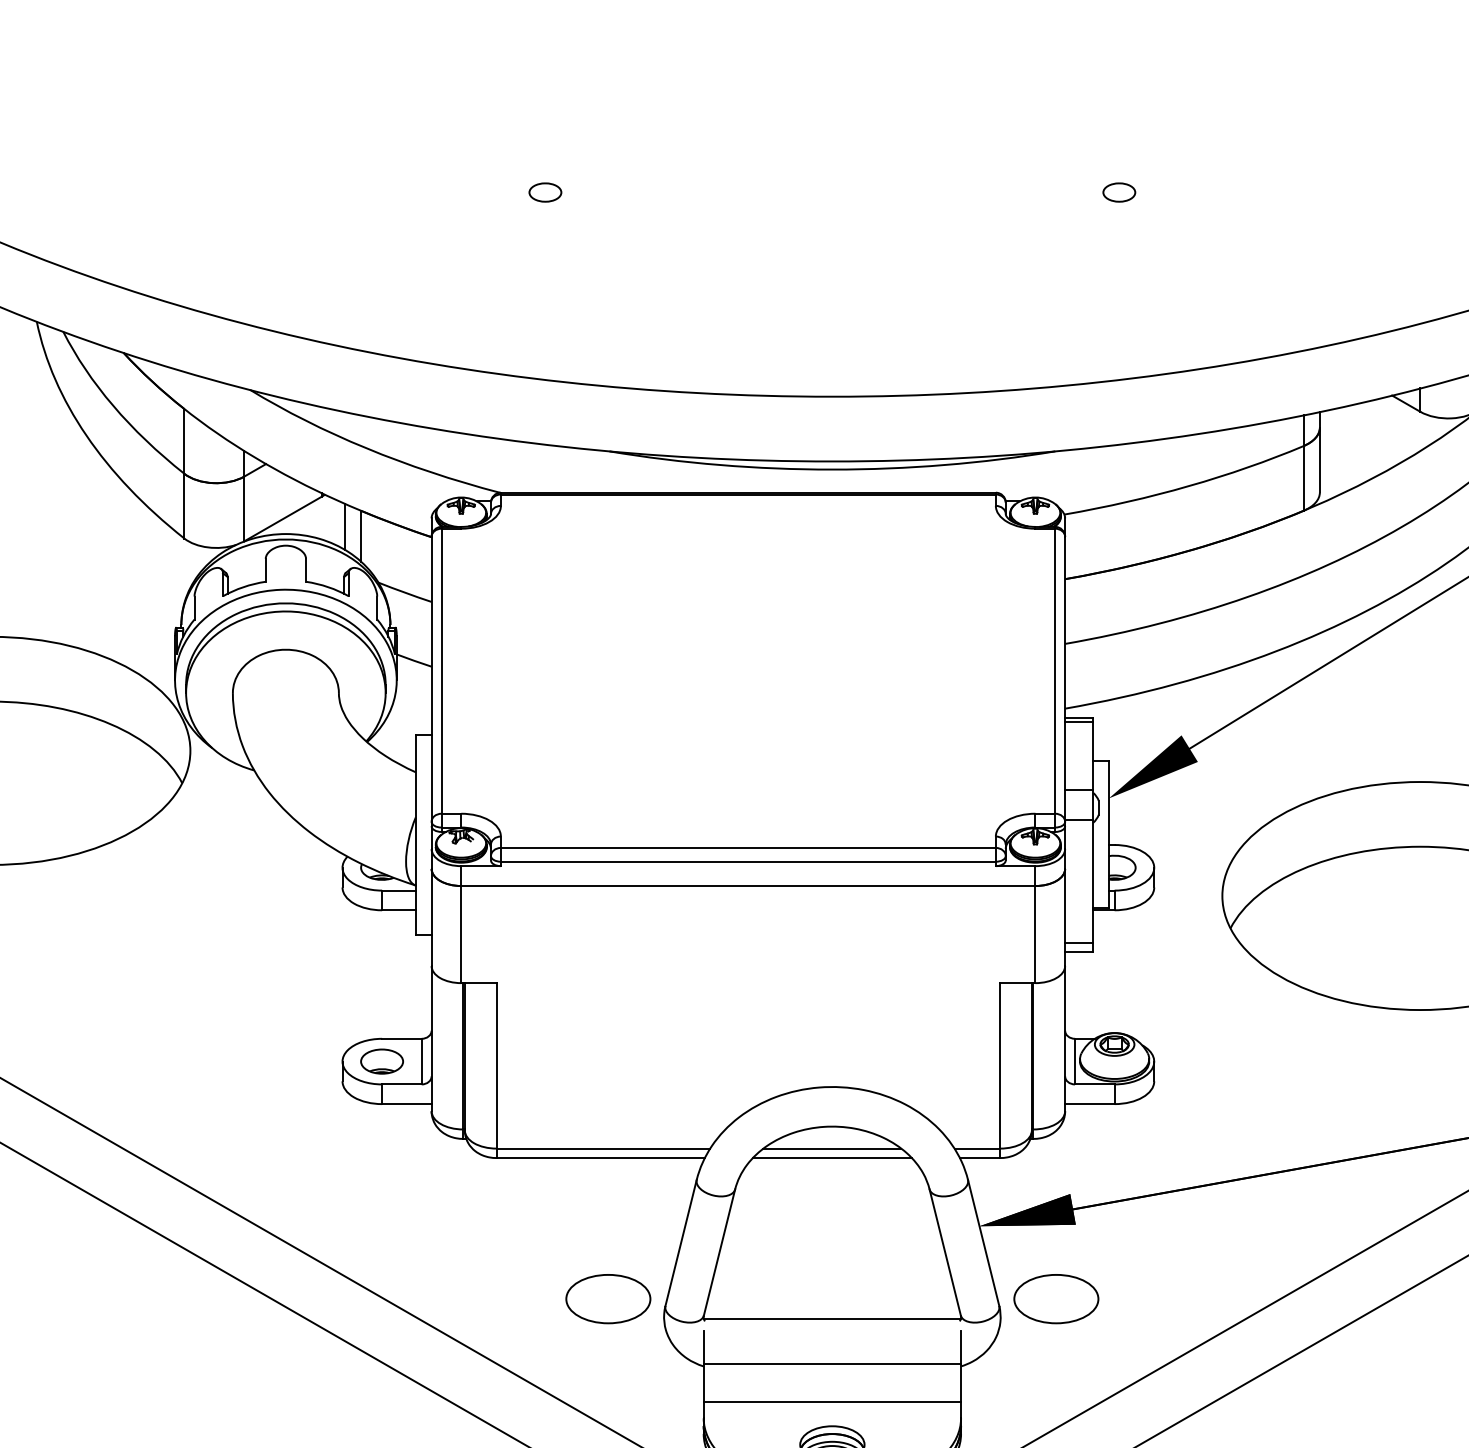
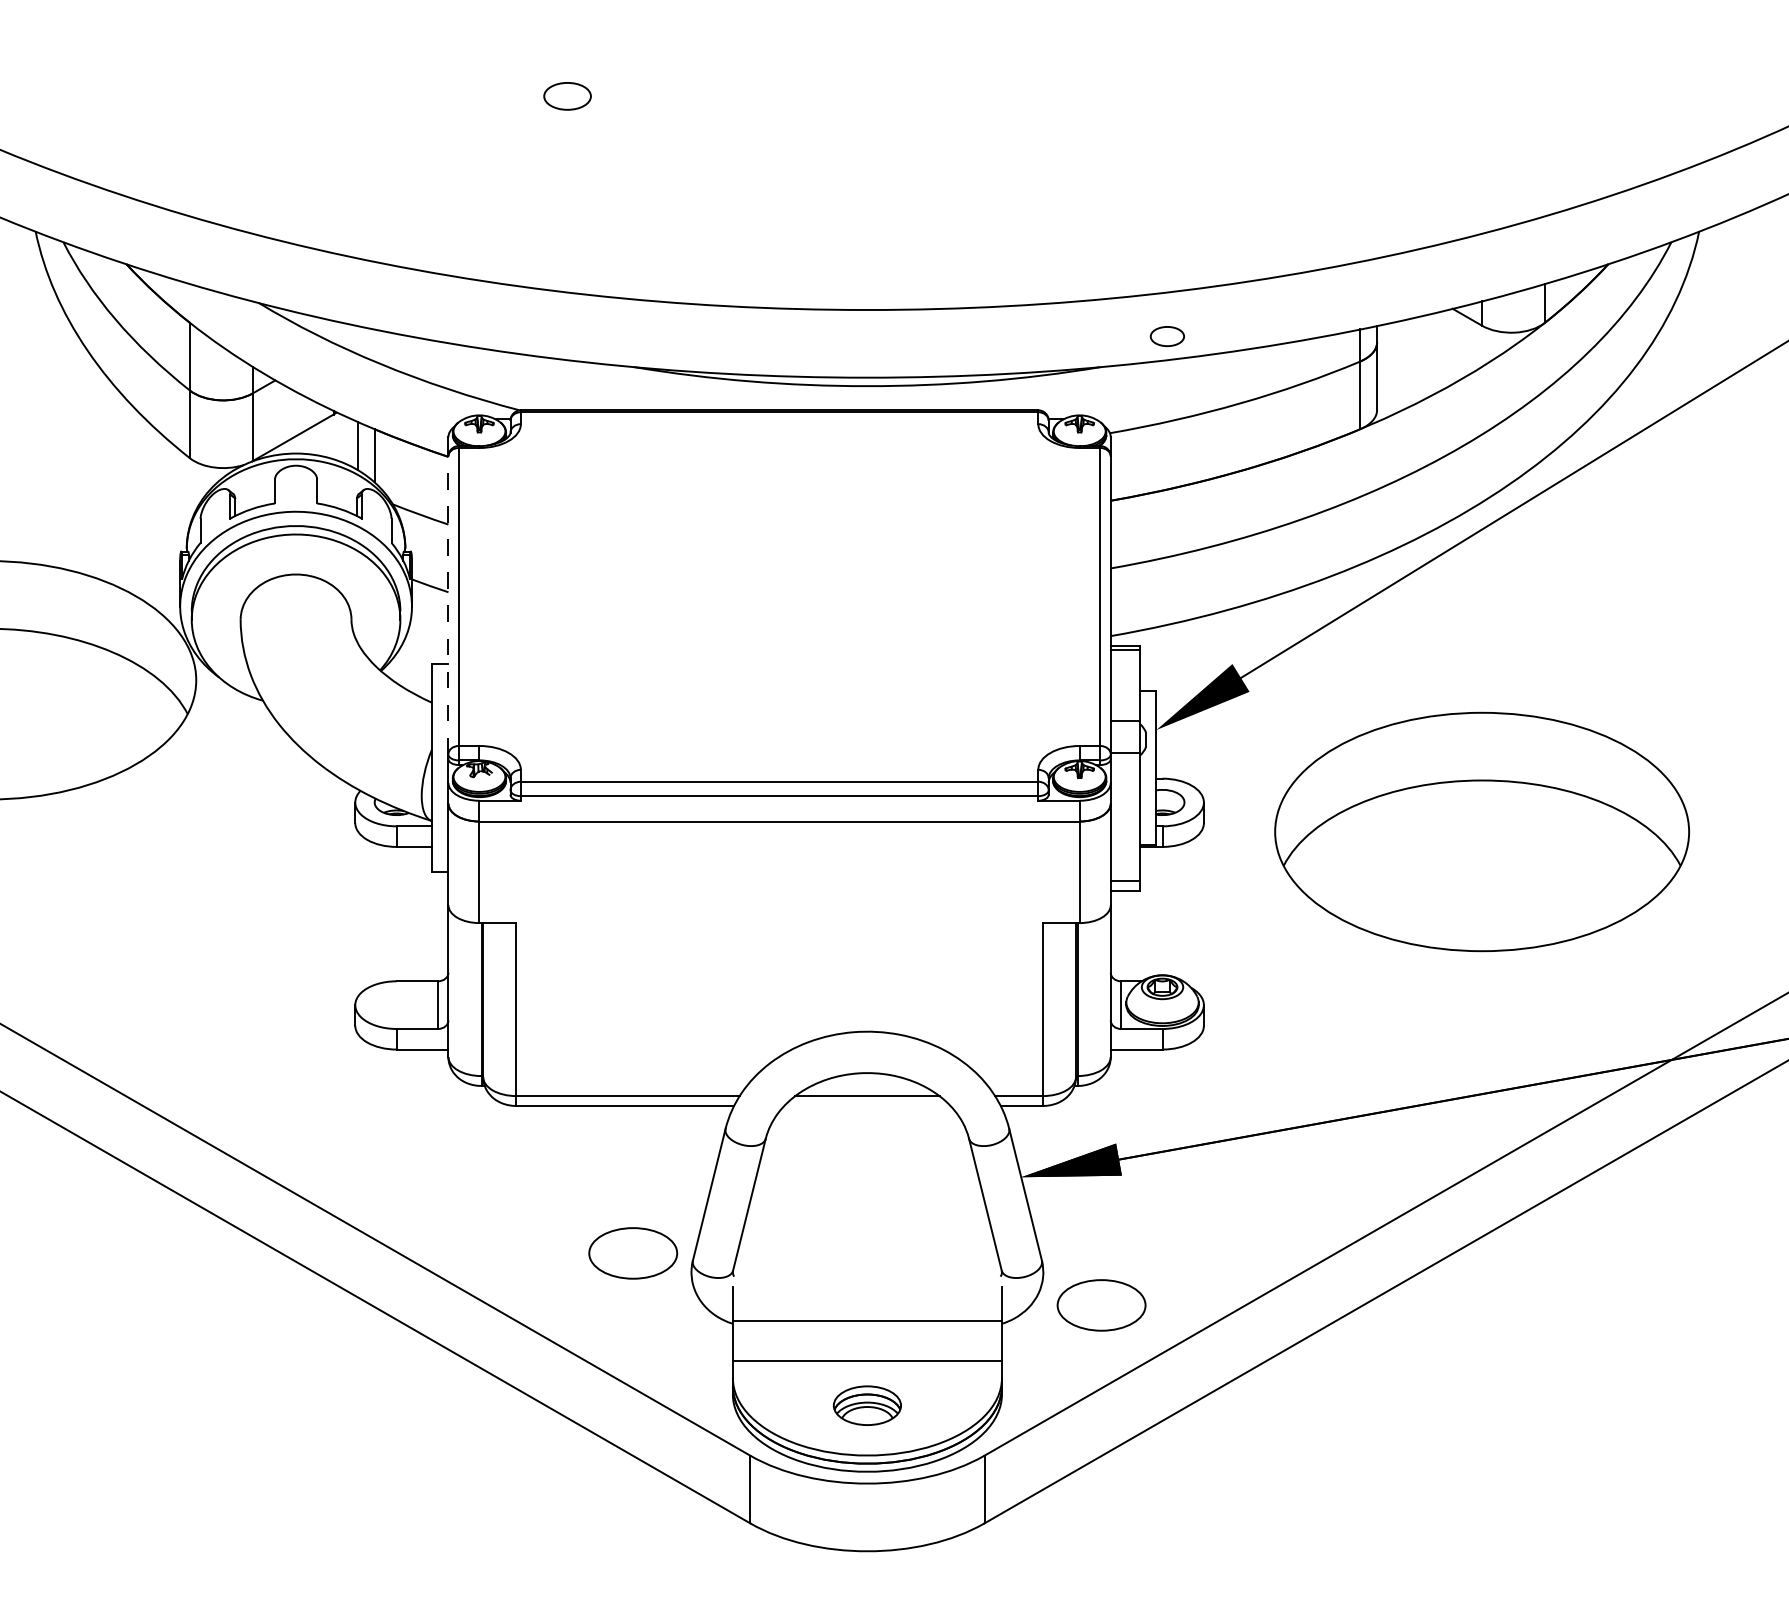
part: (544, 192) -> (566, 96), size x1.4
part: (1118, 192) -> (1166, 336), moved
line: (431, 679) -> (448, 605), solid -> dashed
part: (381, 1061) -> (396, 1004), removed
line: (832, 1157) -> (867, 1105), removed
part: (1056, 1299) -> (1101, 1305), moved
line: (832, 1318) -> (867, 1273), removed

